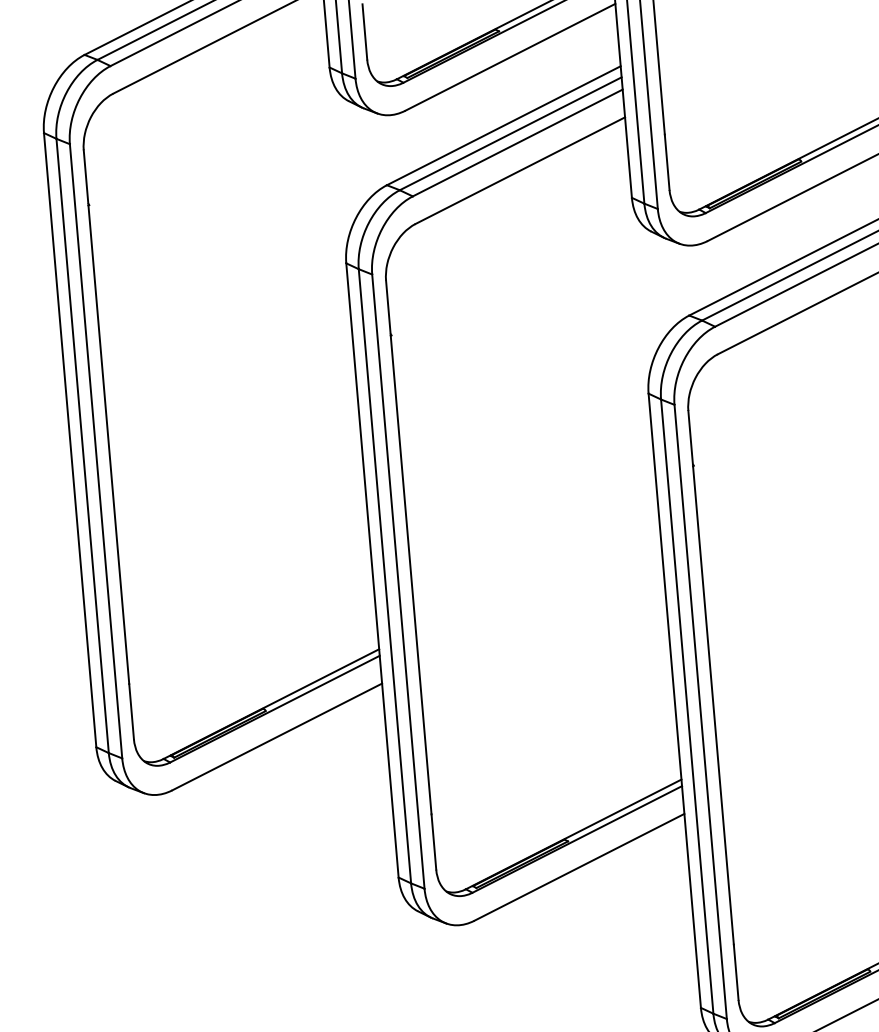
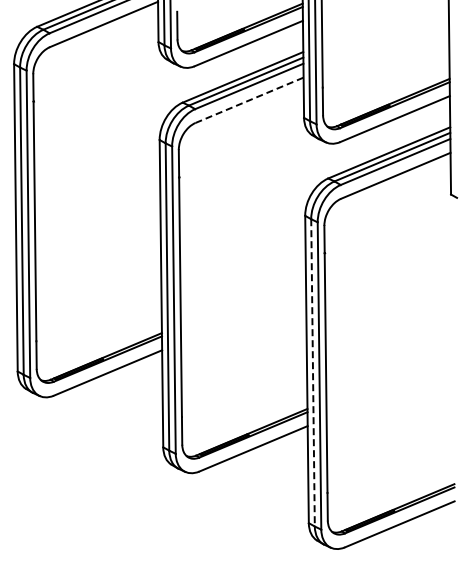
line: (520, 171) -> (249, 100), solid -> dashed
line: (688, 705) -> (313, 372), solid -> dashed

